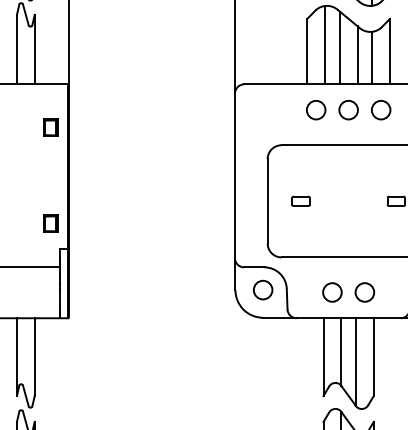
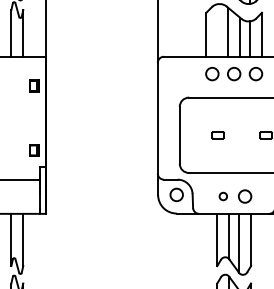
line: (325, 45) -> (218, 30), removed
part: (300, 201) -> (217, 135), moved
circle: (332, 292) -> (223, 196), size x0.6

